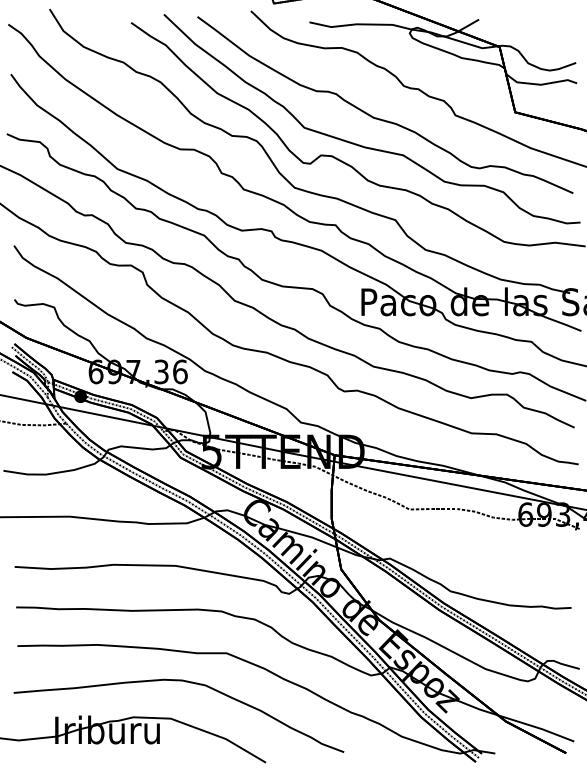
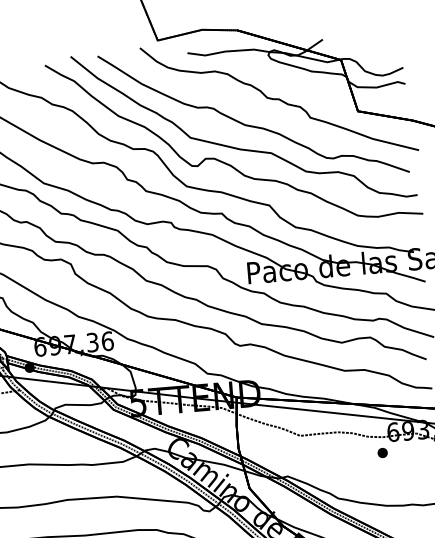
part: (510, 539) -> (382, 453), added

